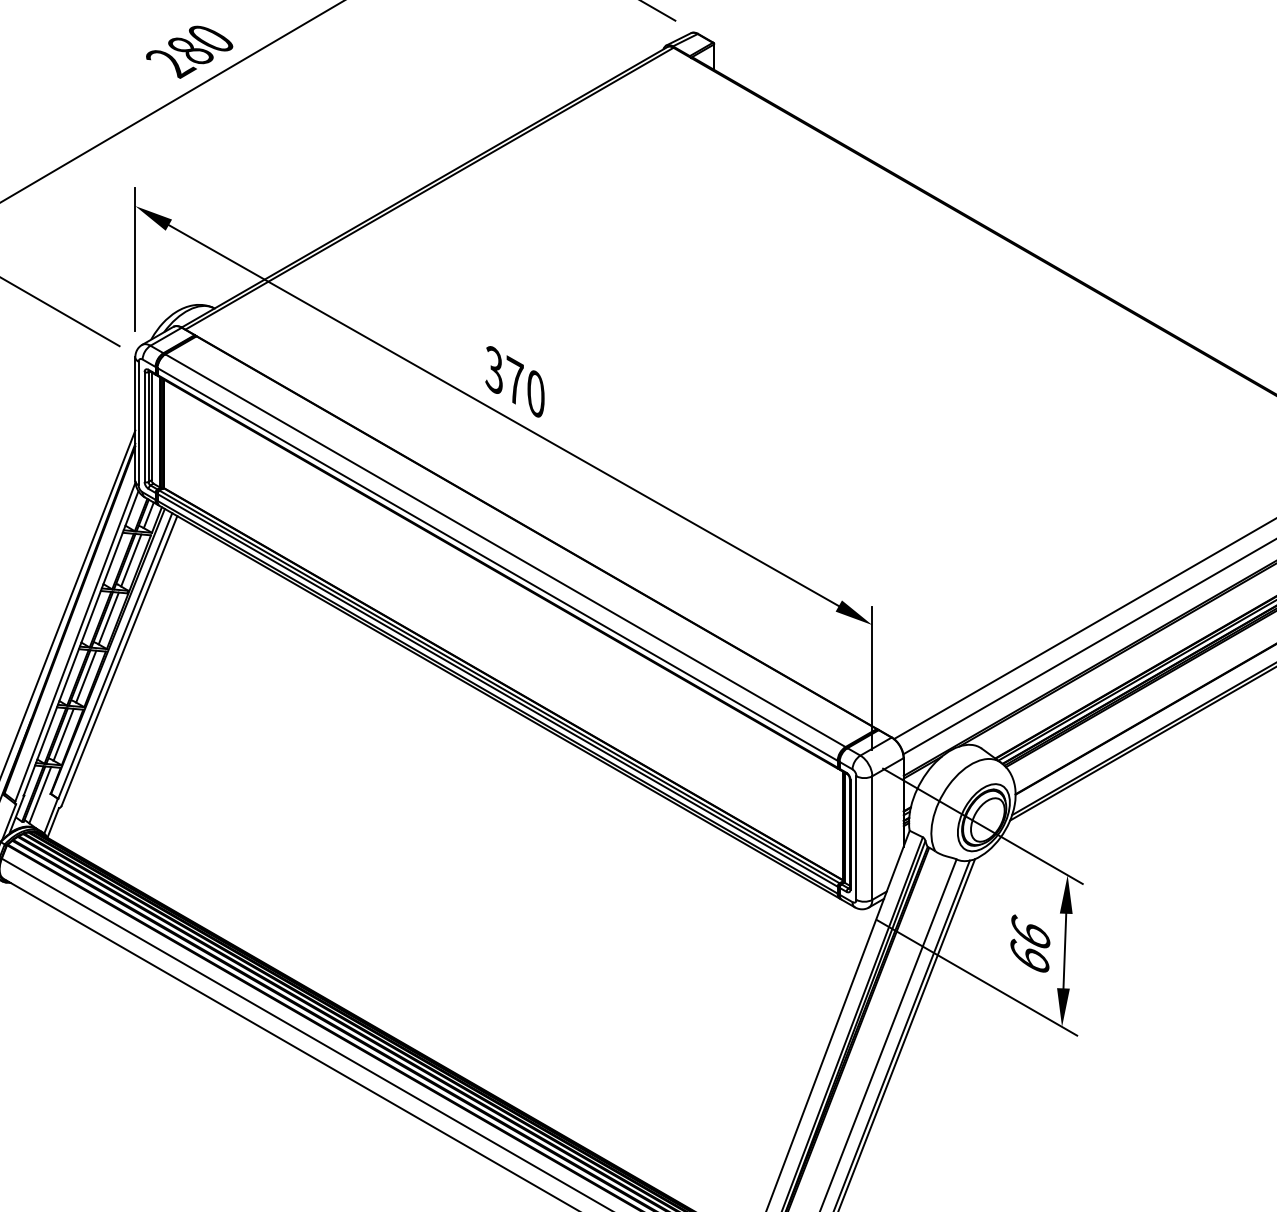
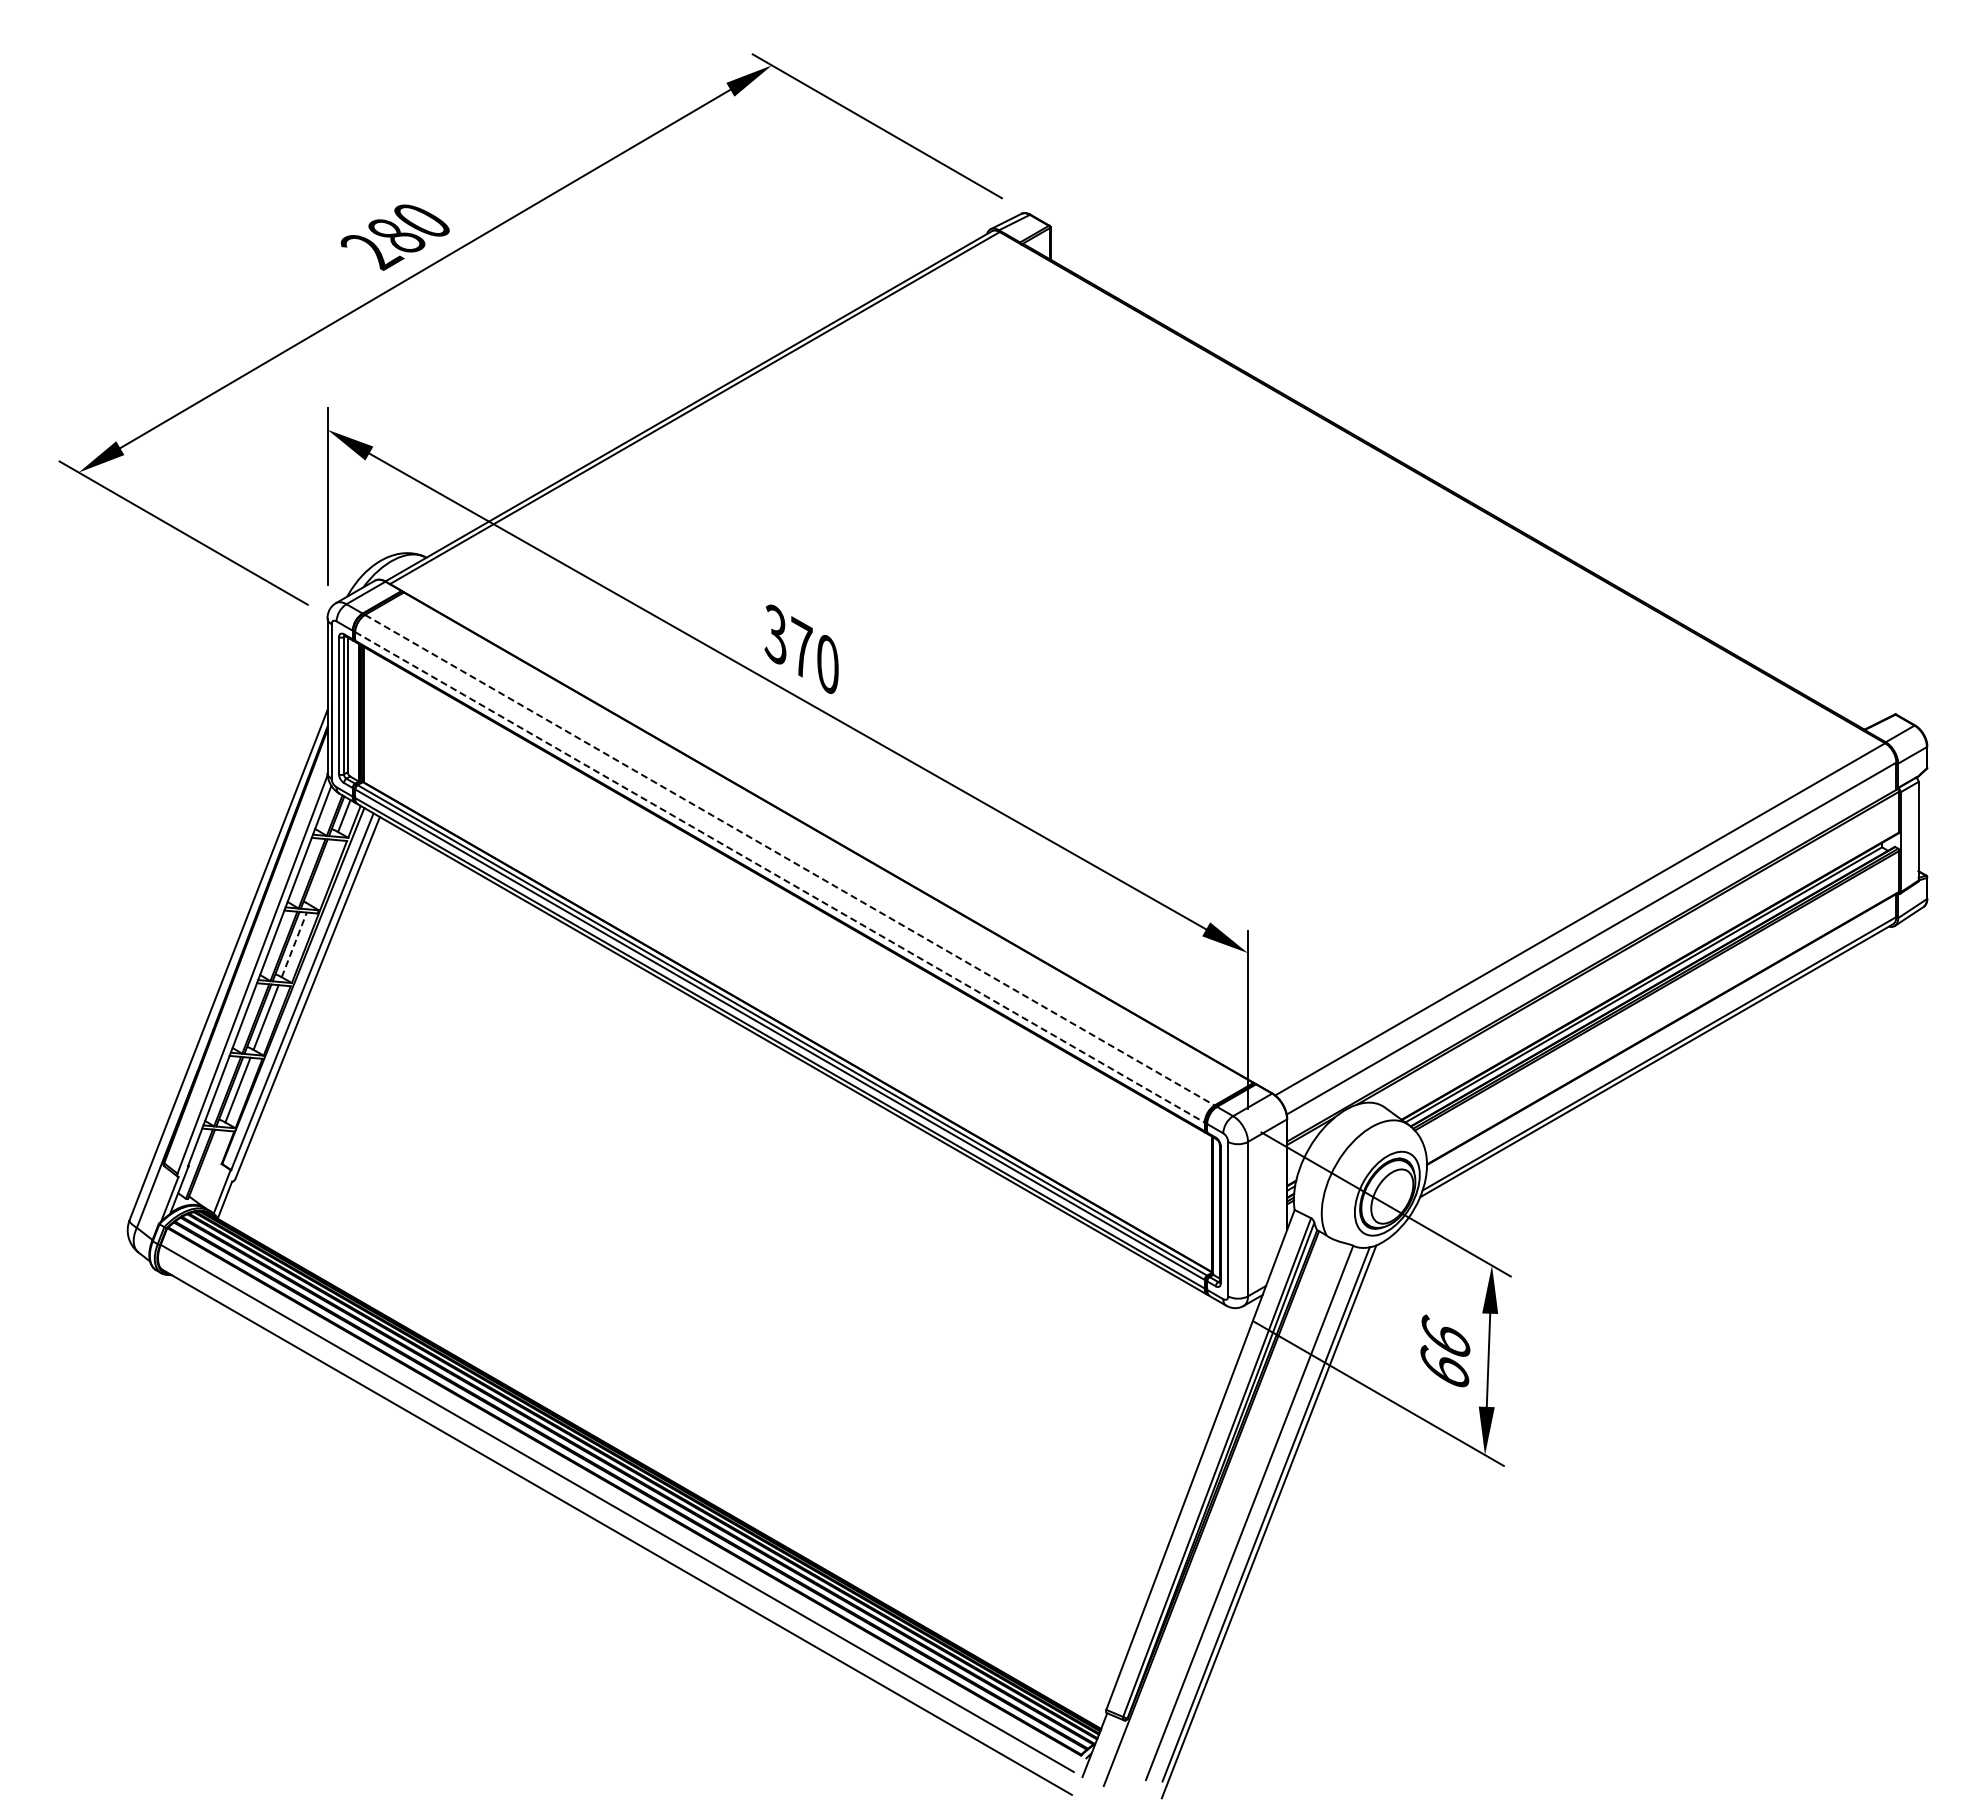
line: (506, 550) -> (790, 860), solid -> dashed
line: (131, 559) -> (322, 871), removed
line: (498, 564) -> (780, 877), solid -> dashed
line: (108, 618) -> (294, 944), solid -> dashed
line: (40, 795) -> (208, 1165), removed

